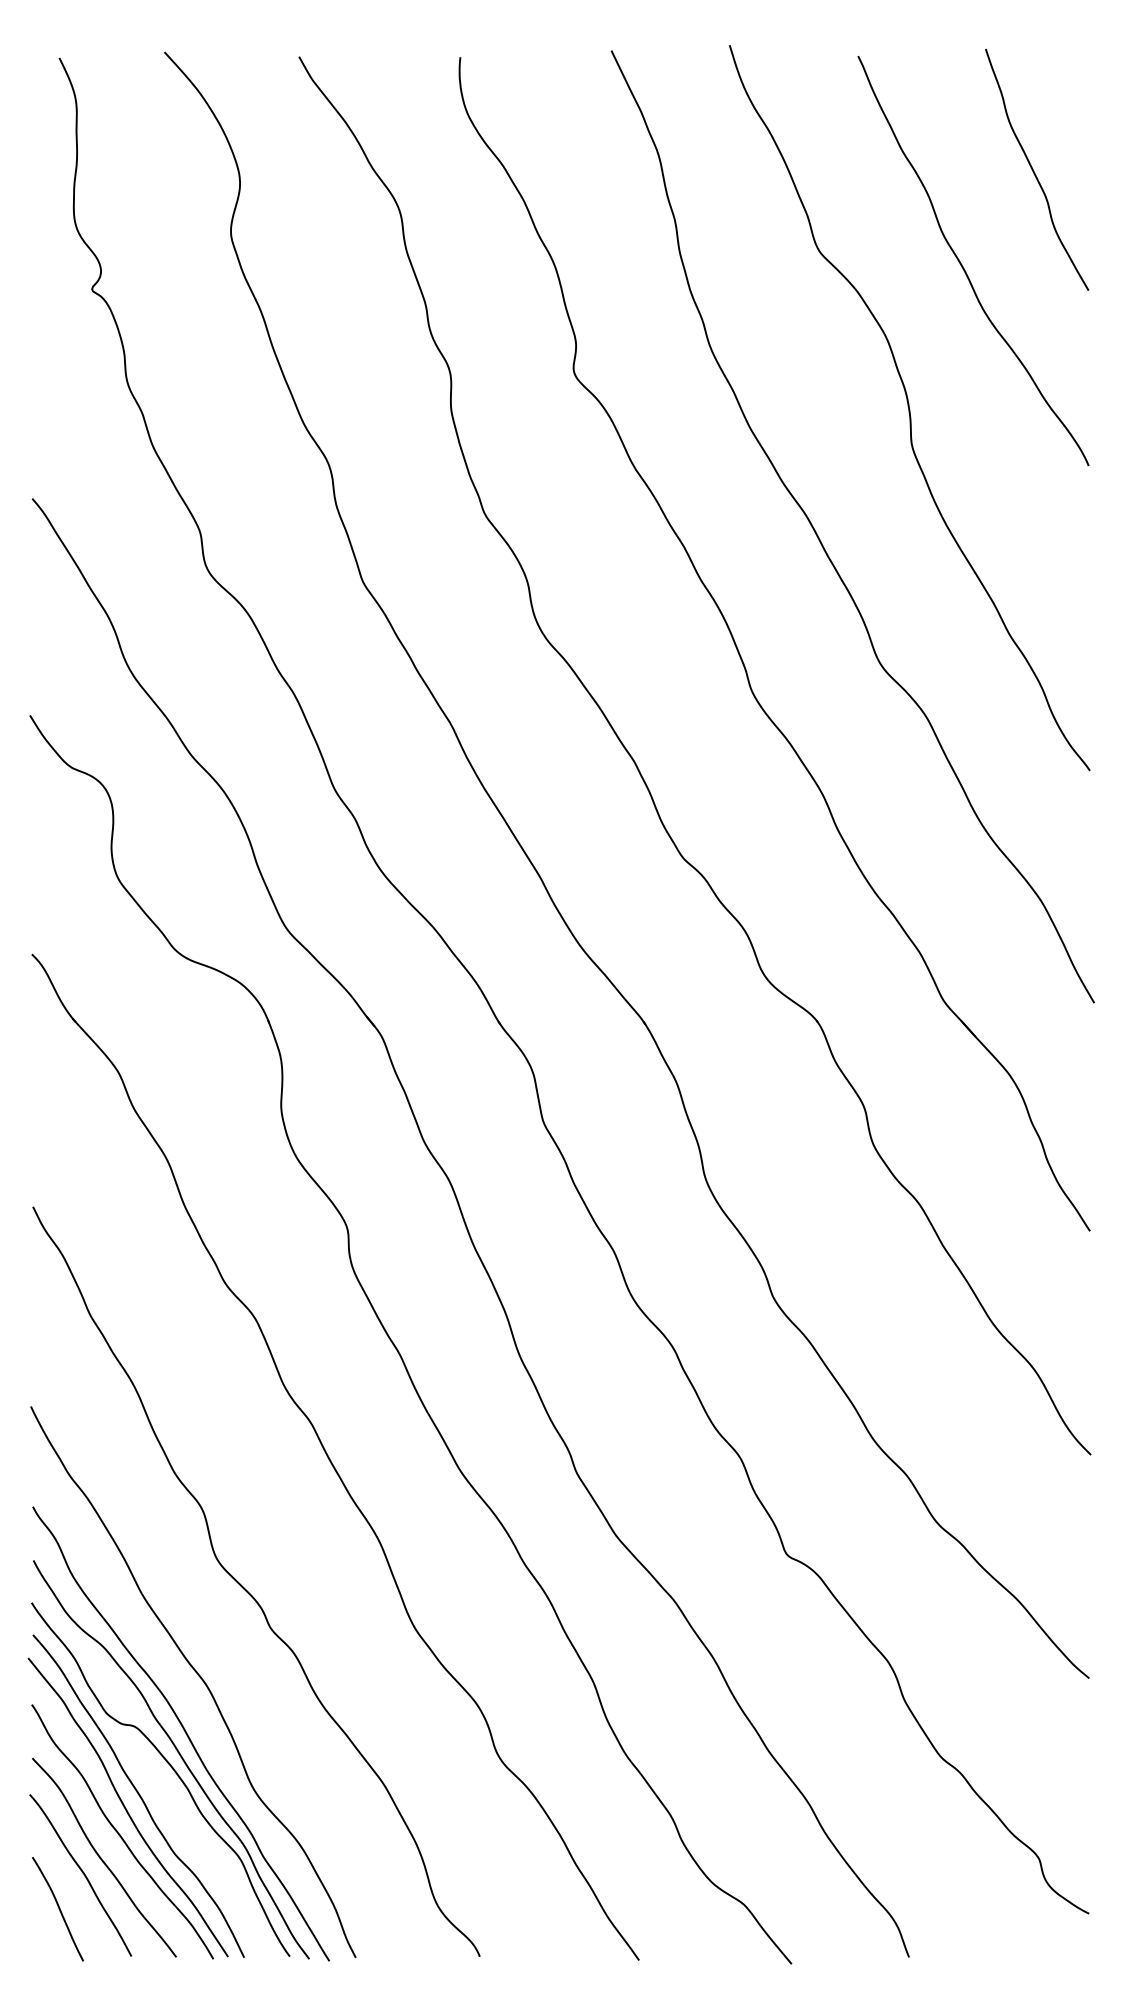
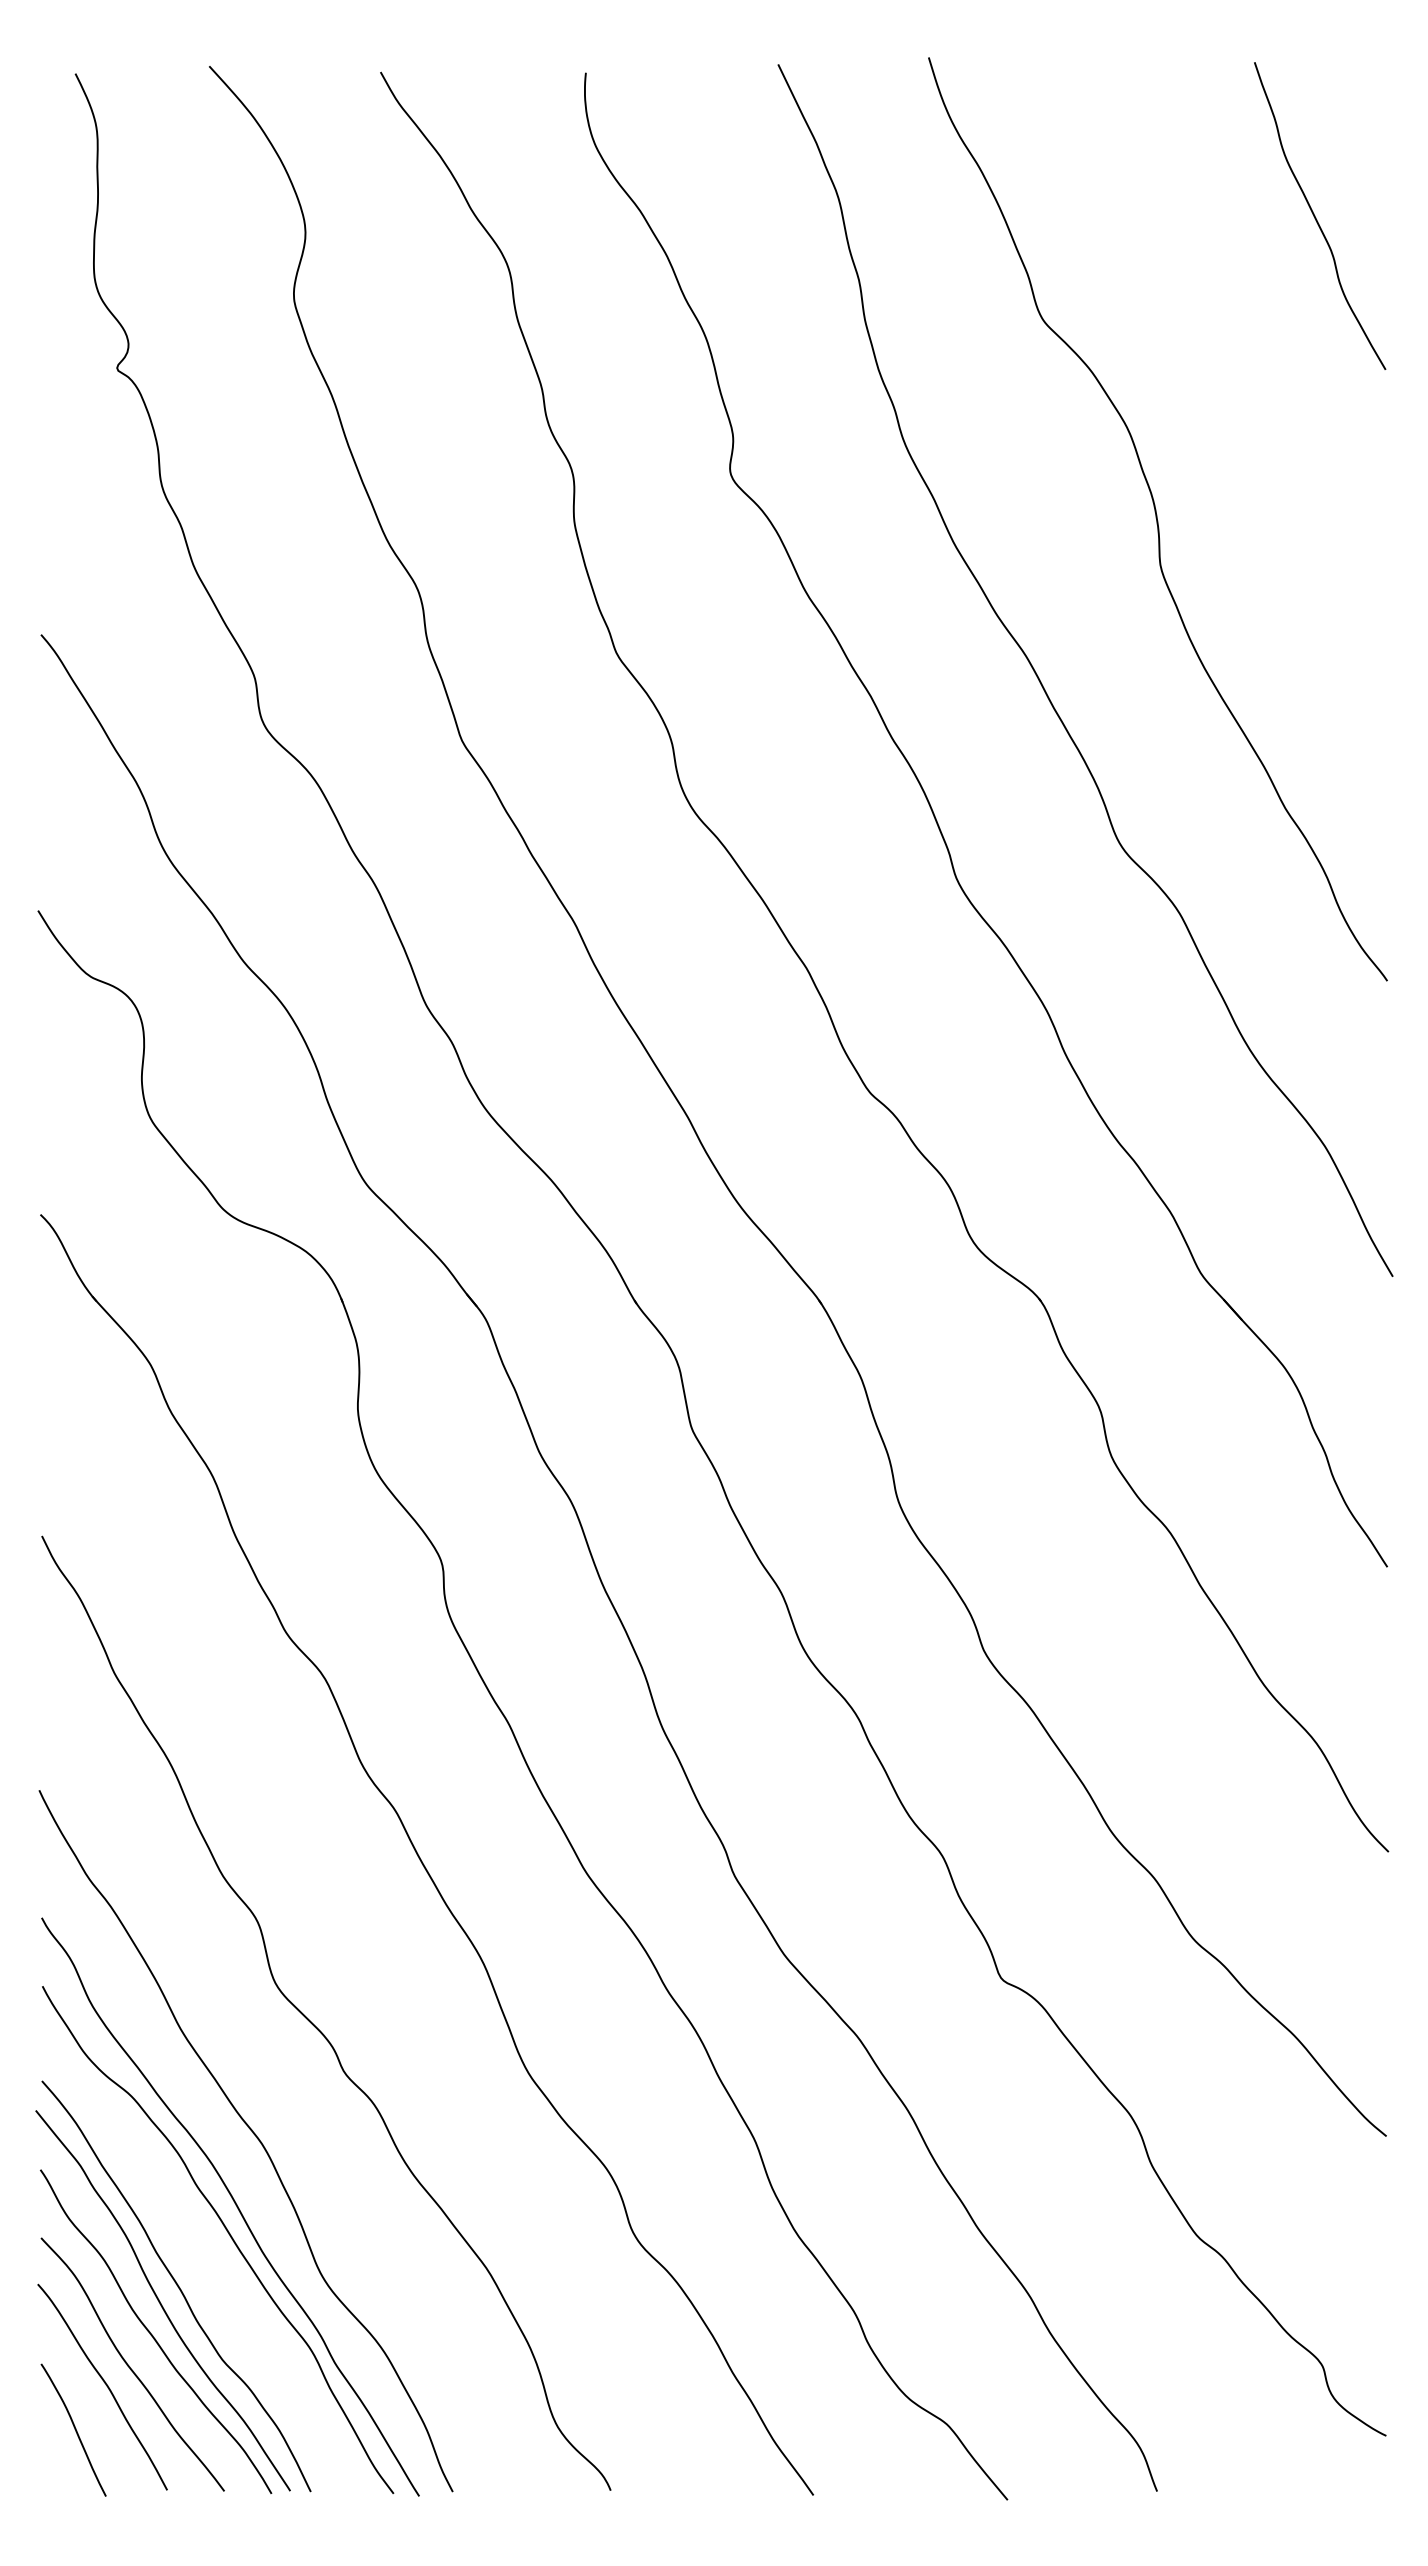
curve: (964, 268) -> (1227, 341), removed
curve: (173, 1770) -> (220, 2253), removed

